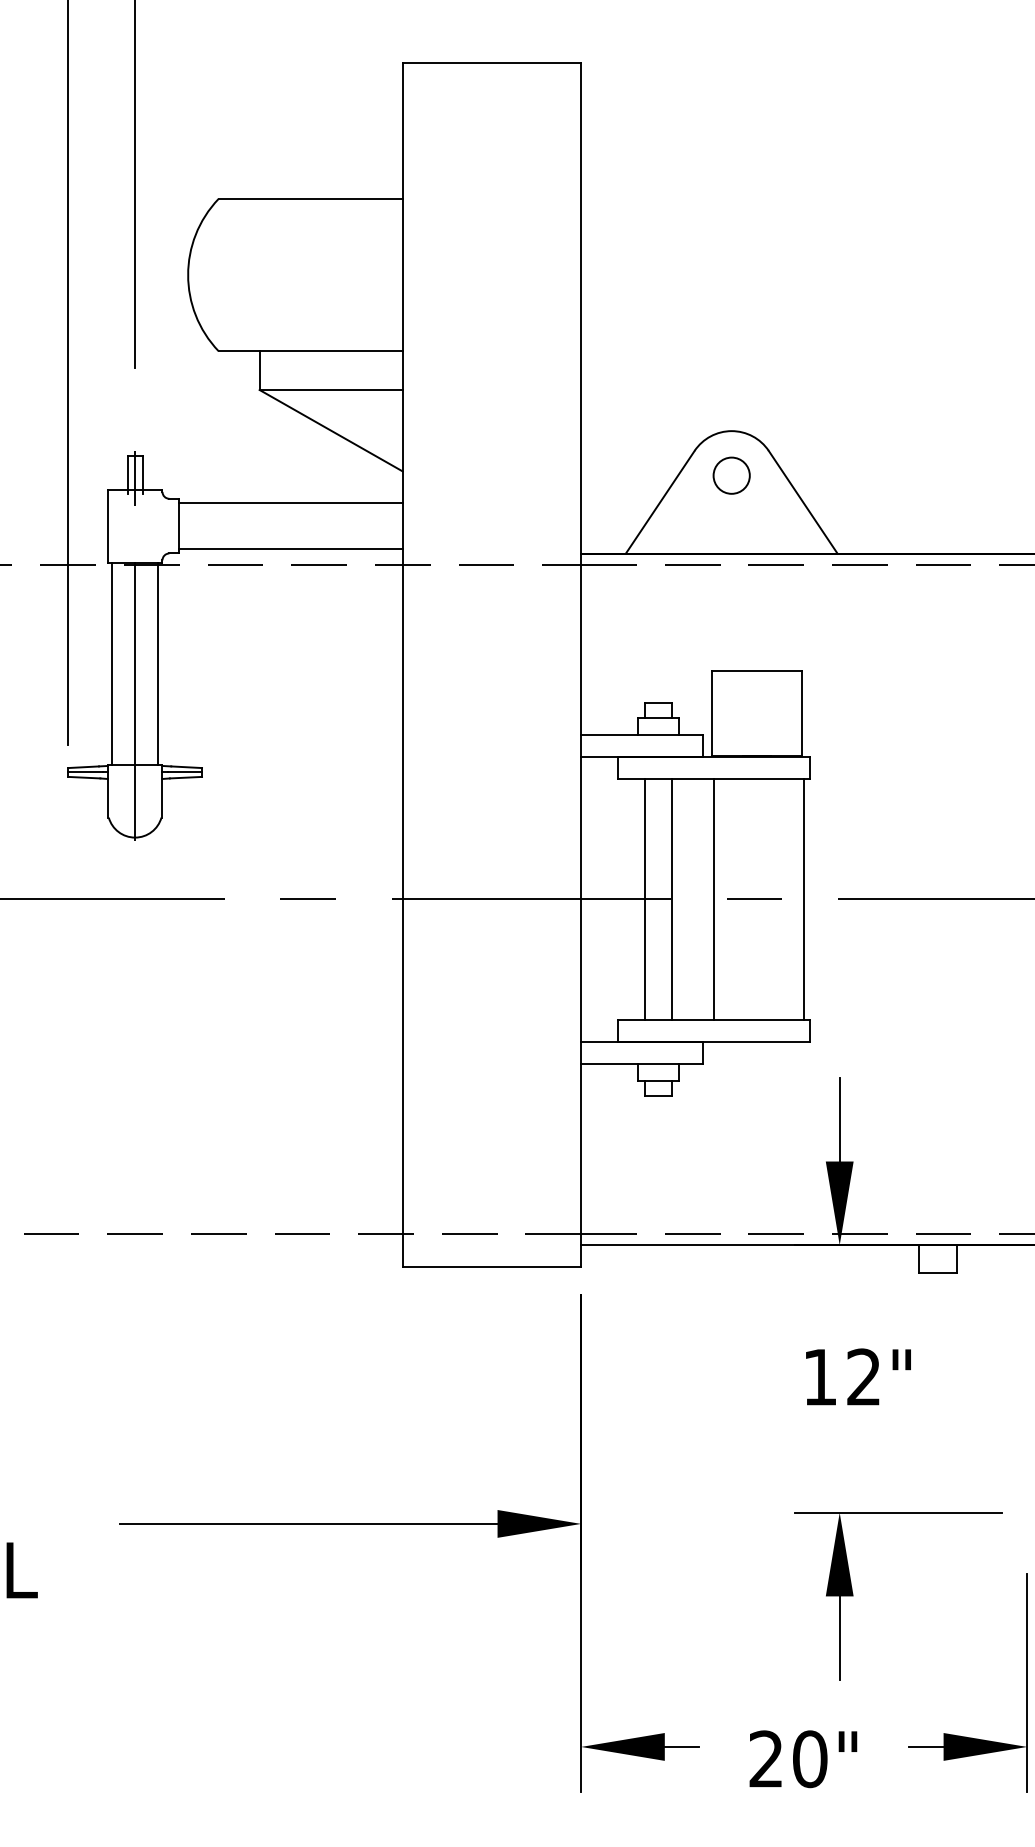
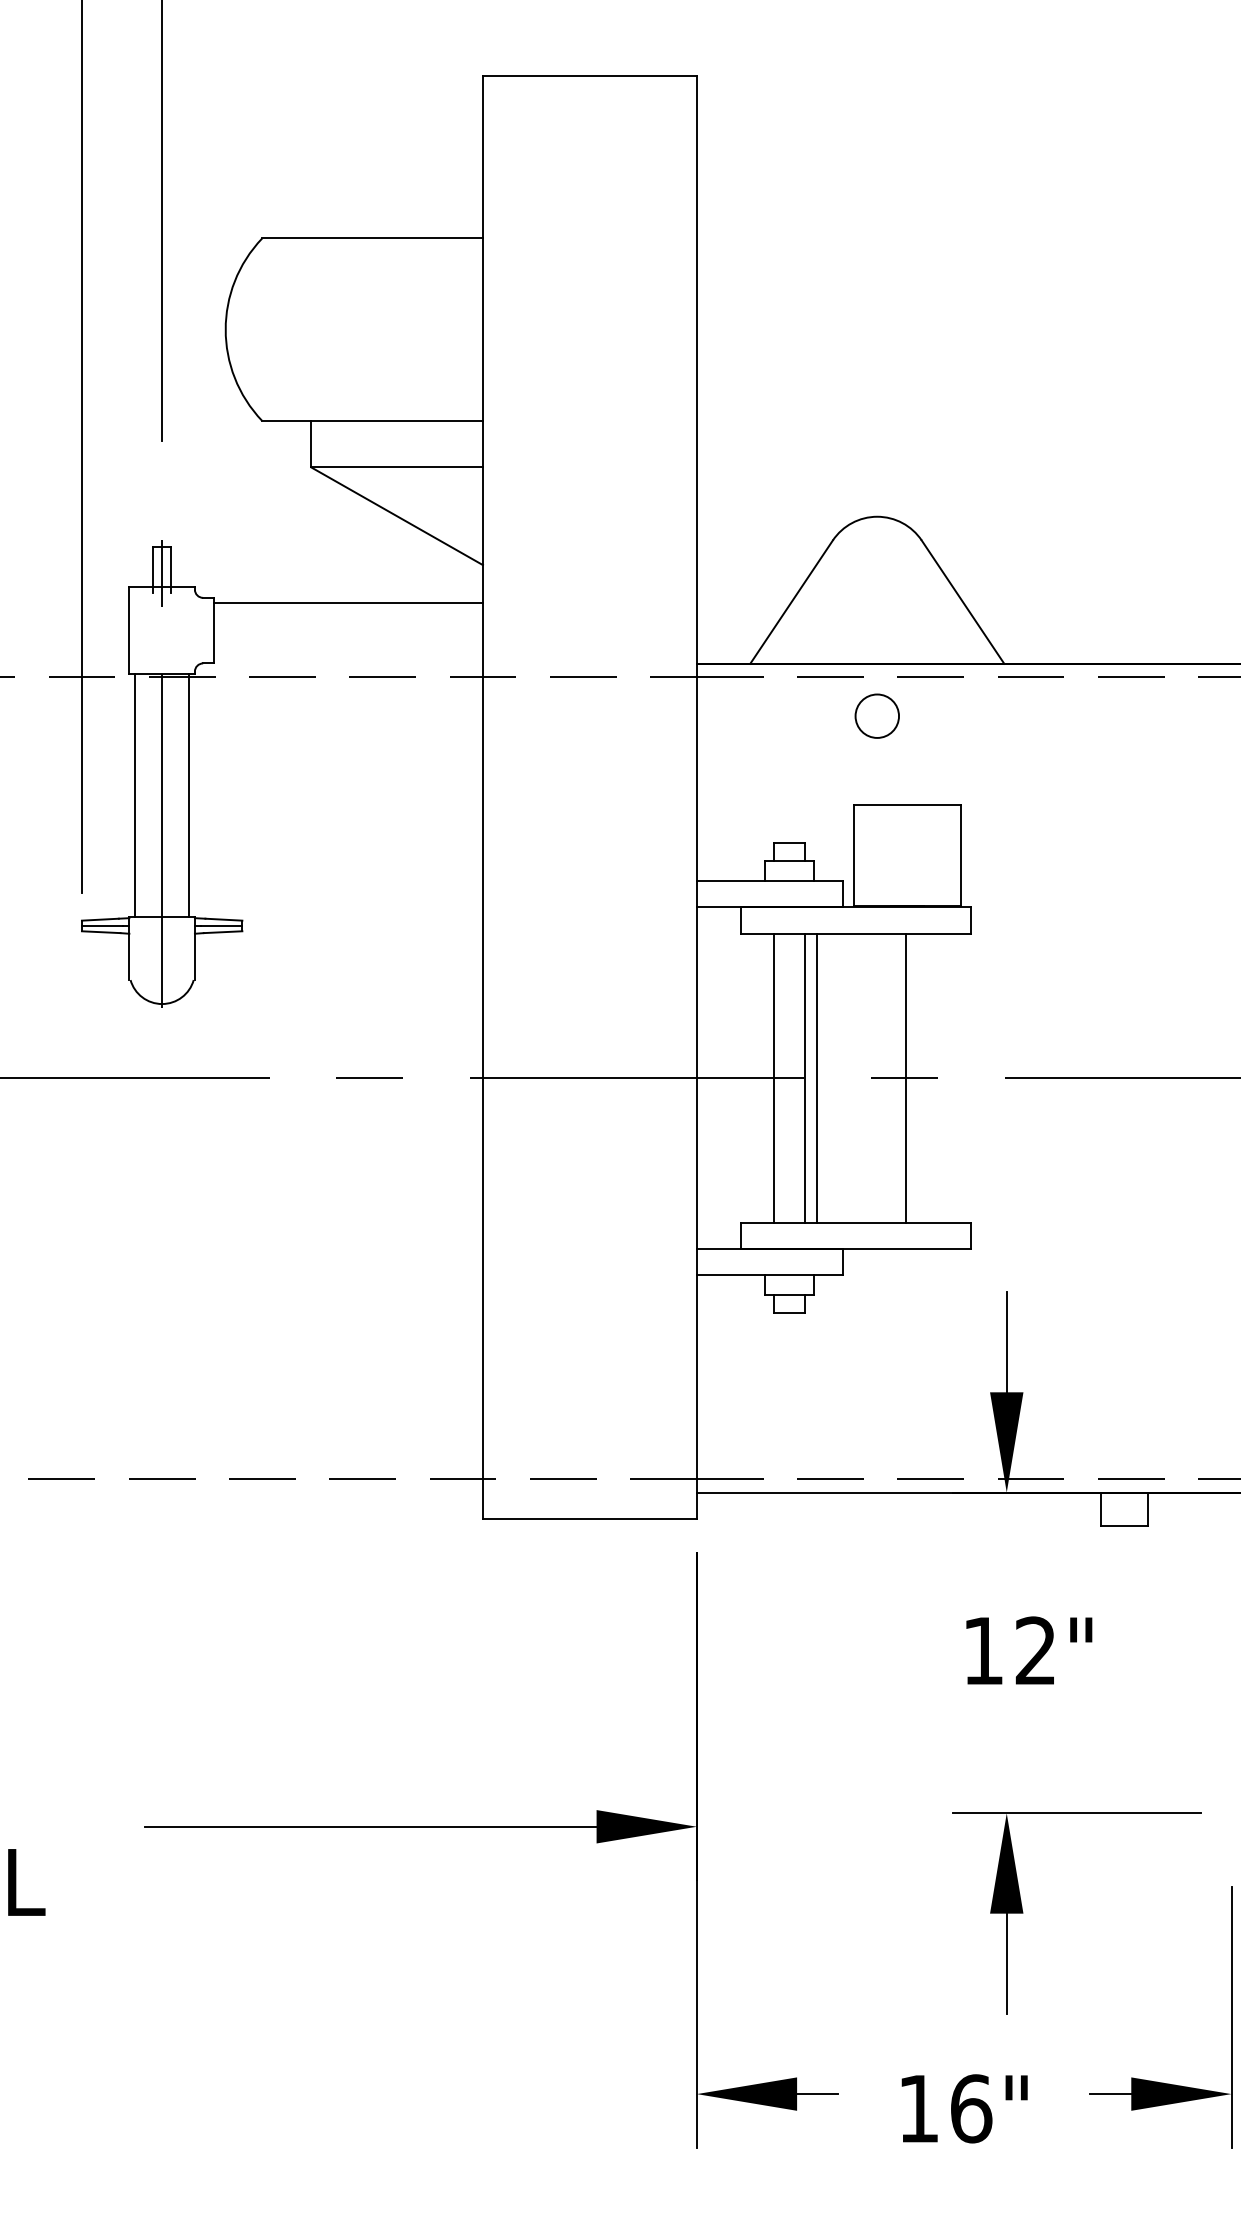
circle: (731, 475) -> (876, 715), moved
line: (290, 548) -> (348, 657), removed
line: (714, 898) -> (816, 1077), moved
line: (803, 898) -> (905, 1077), moved
text: (788, 1758) -> (945, 2108), 20" -> 16"

